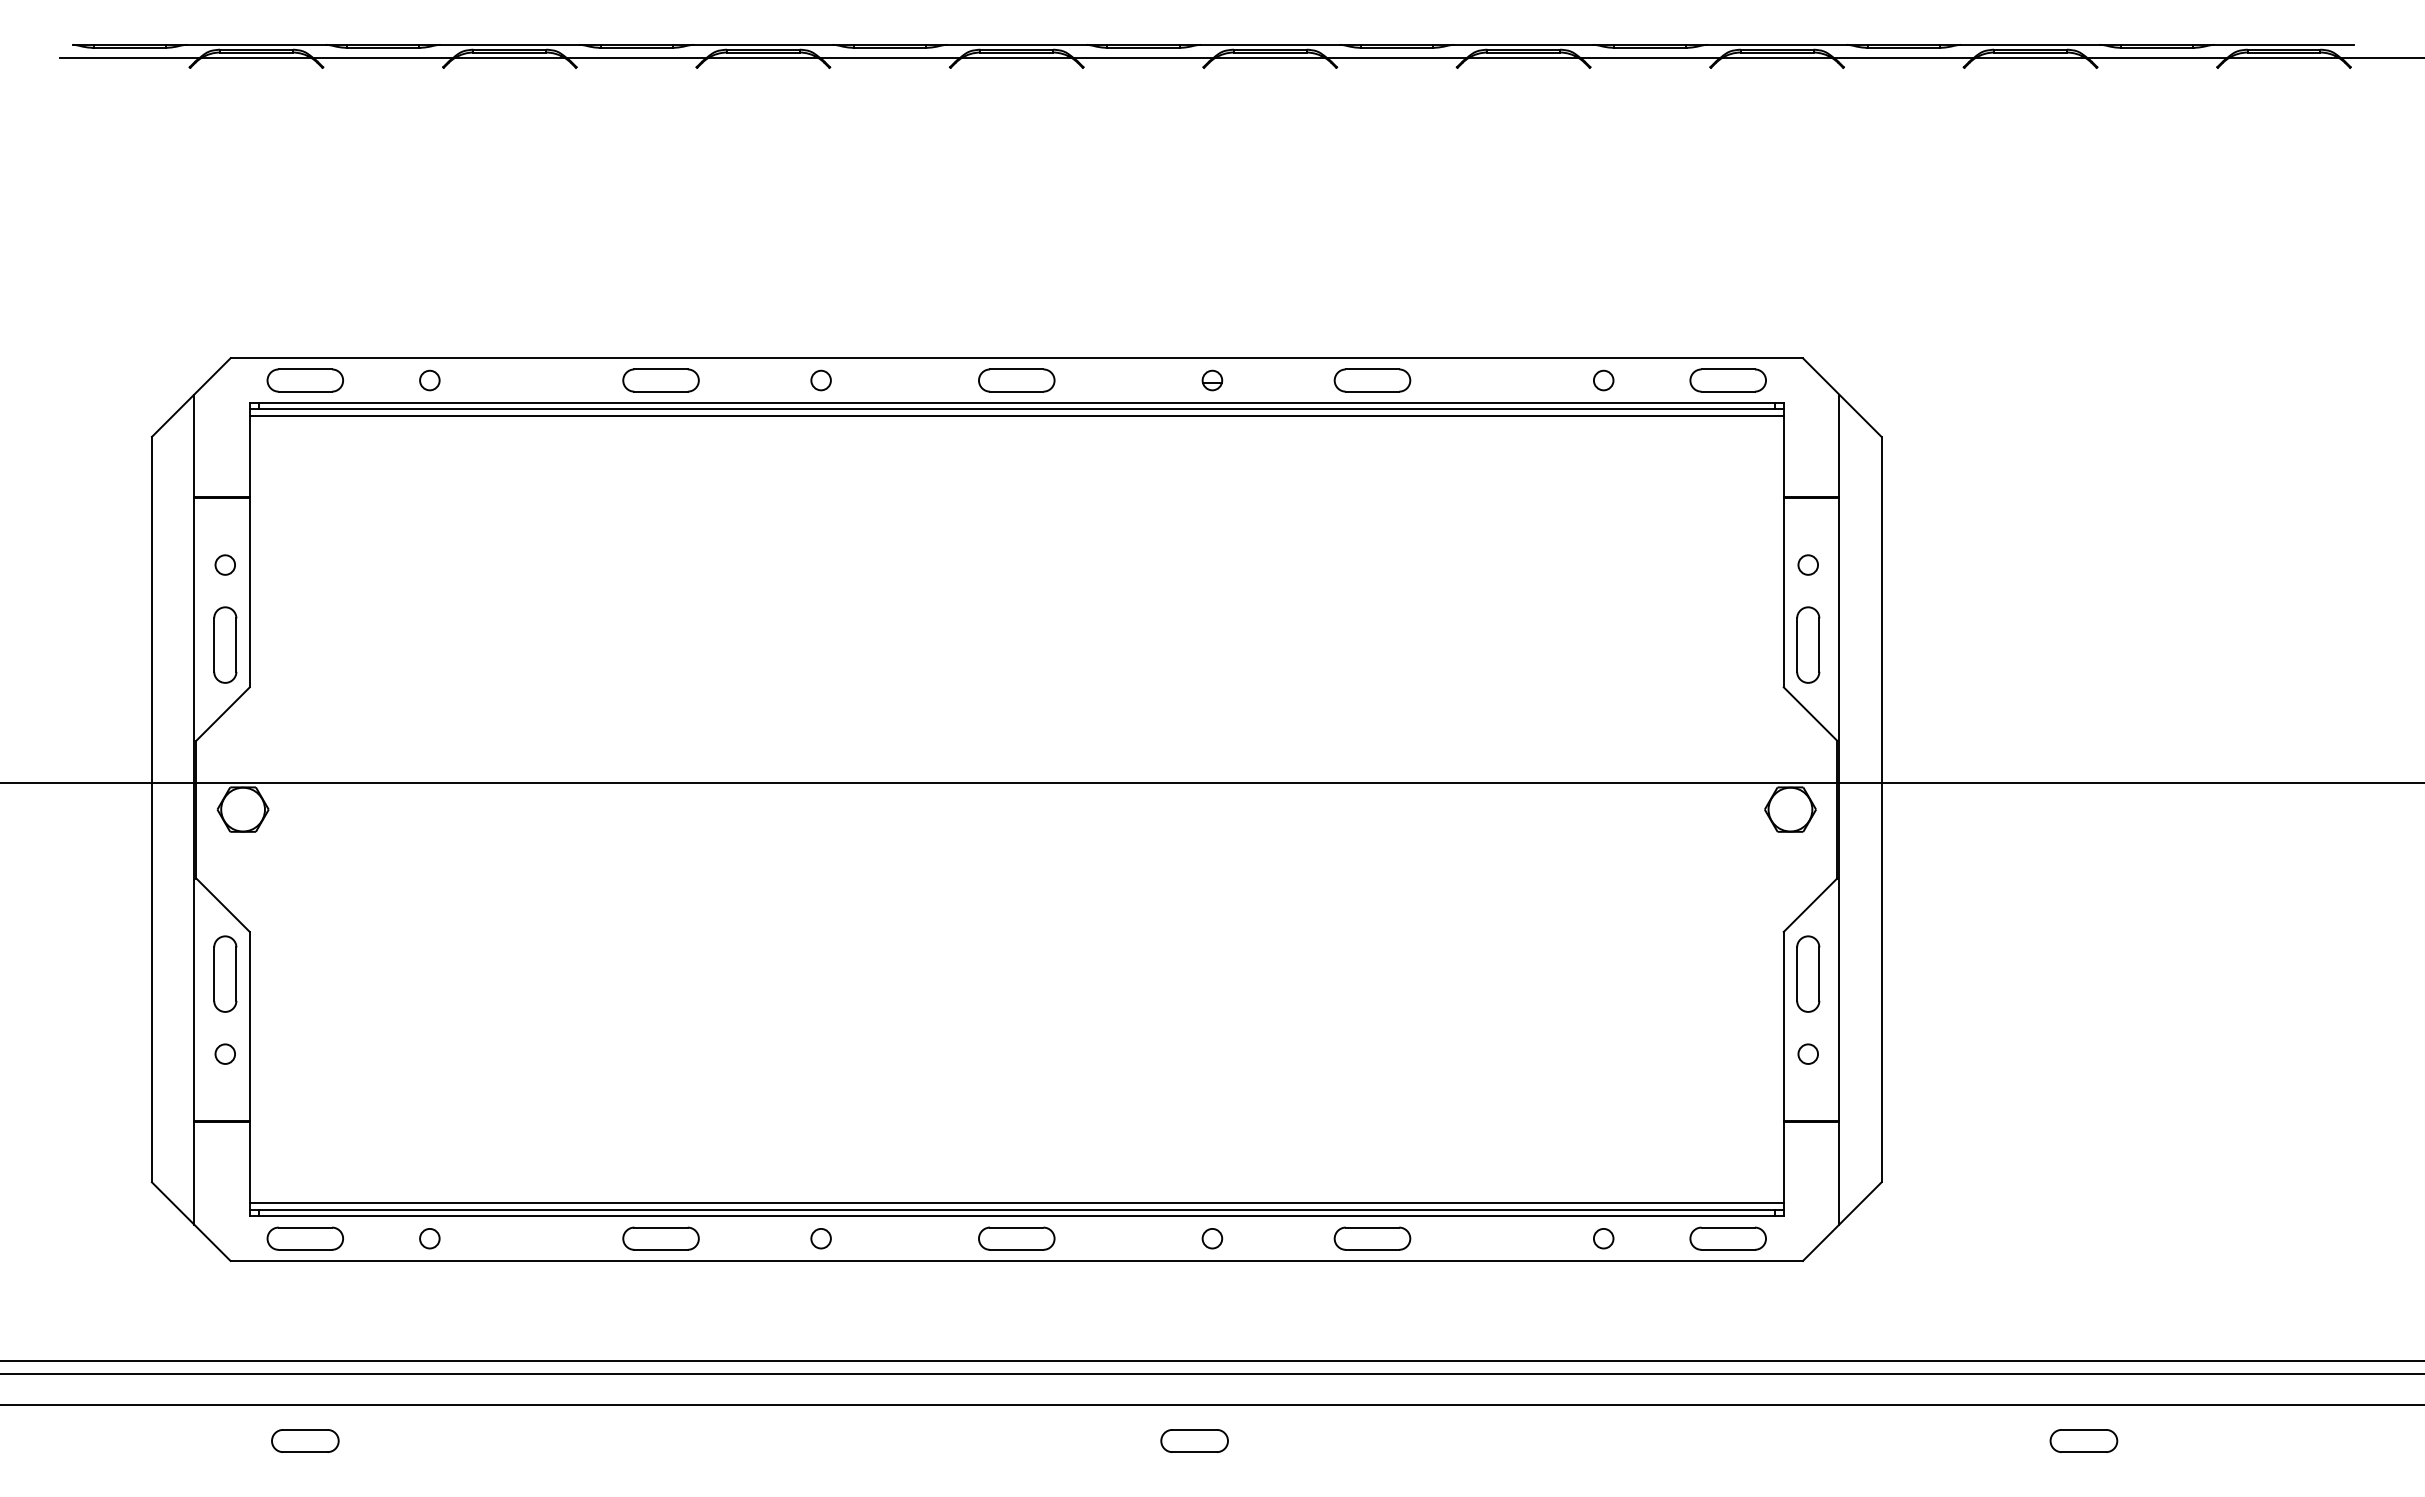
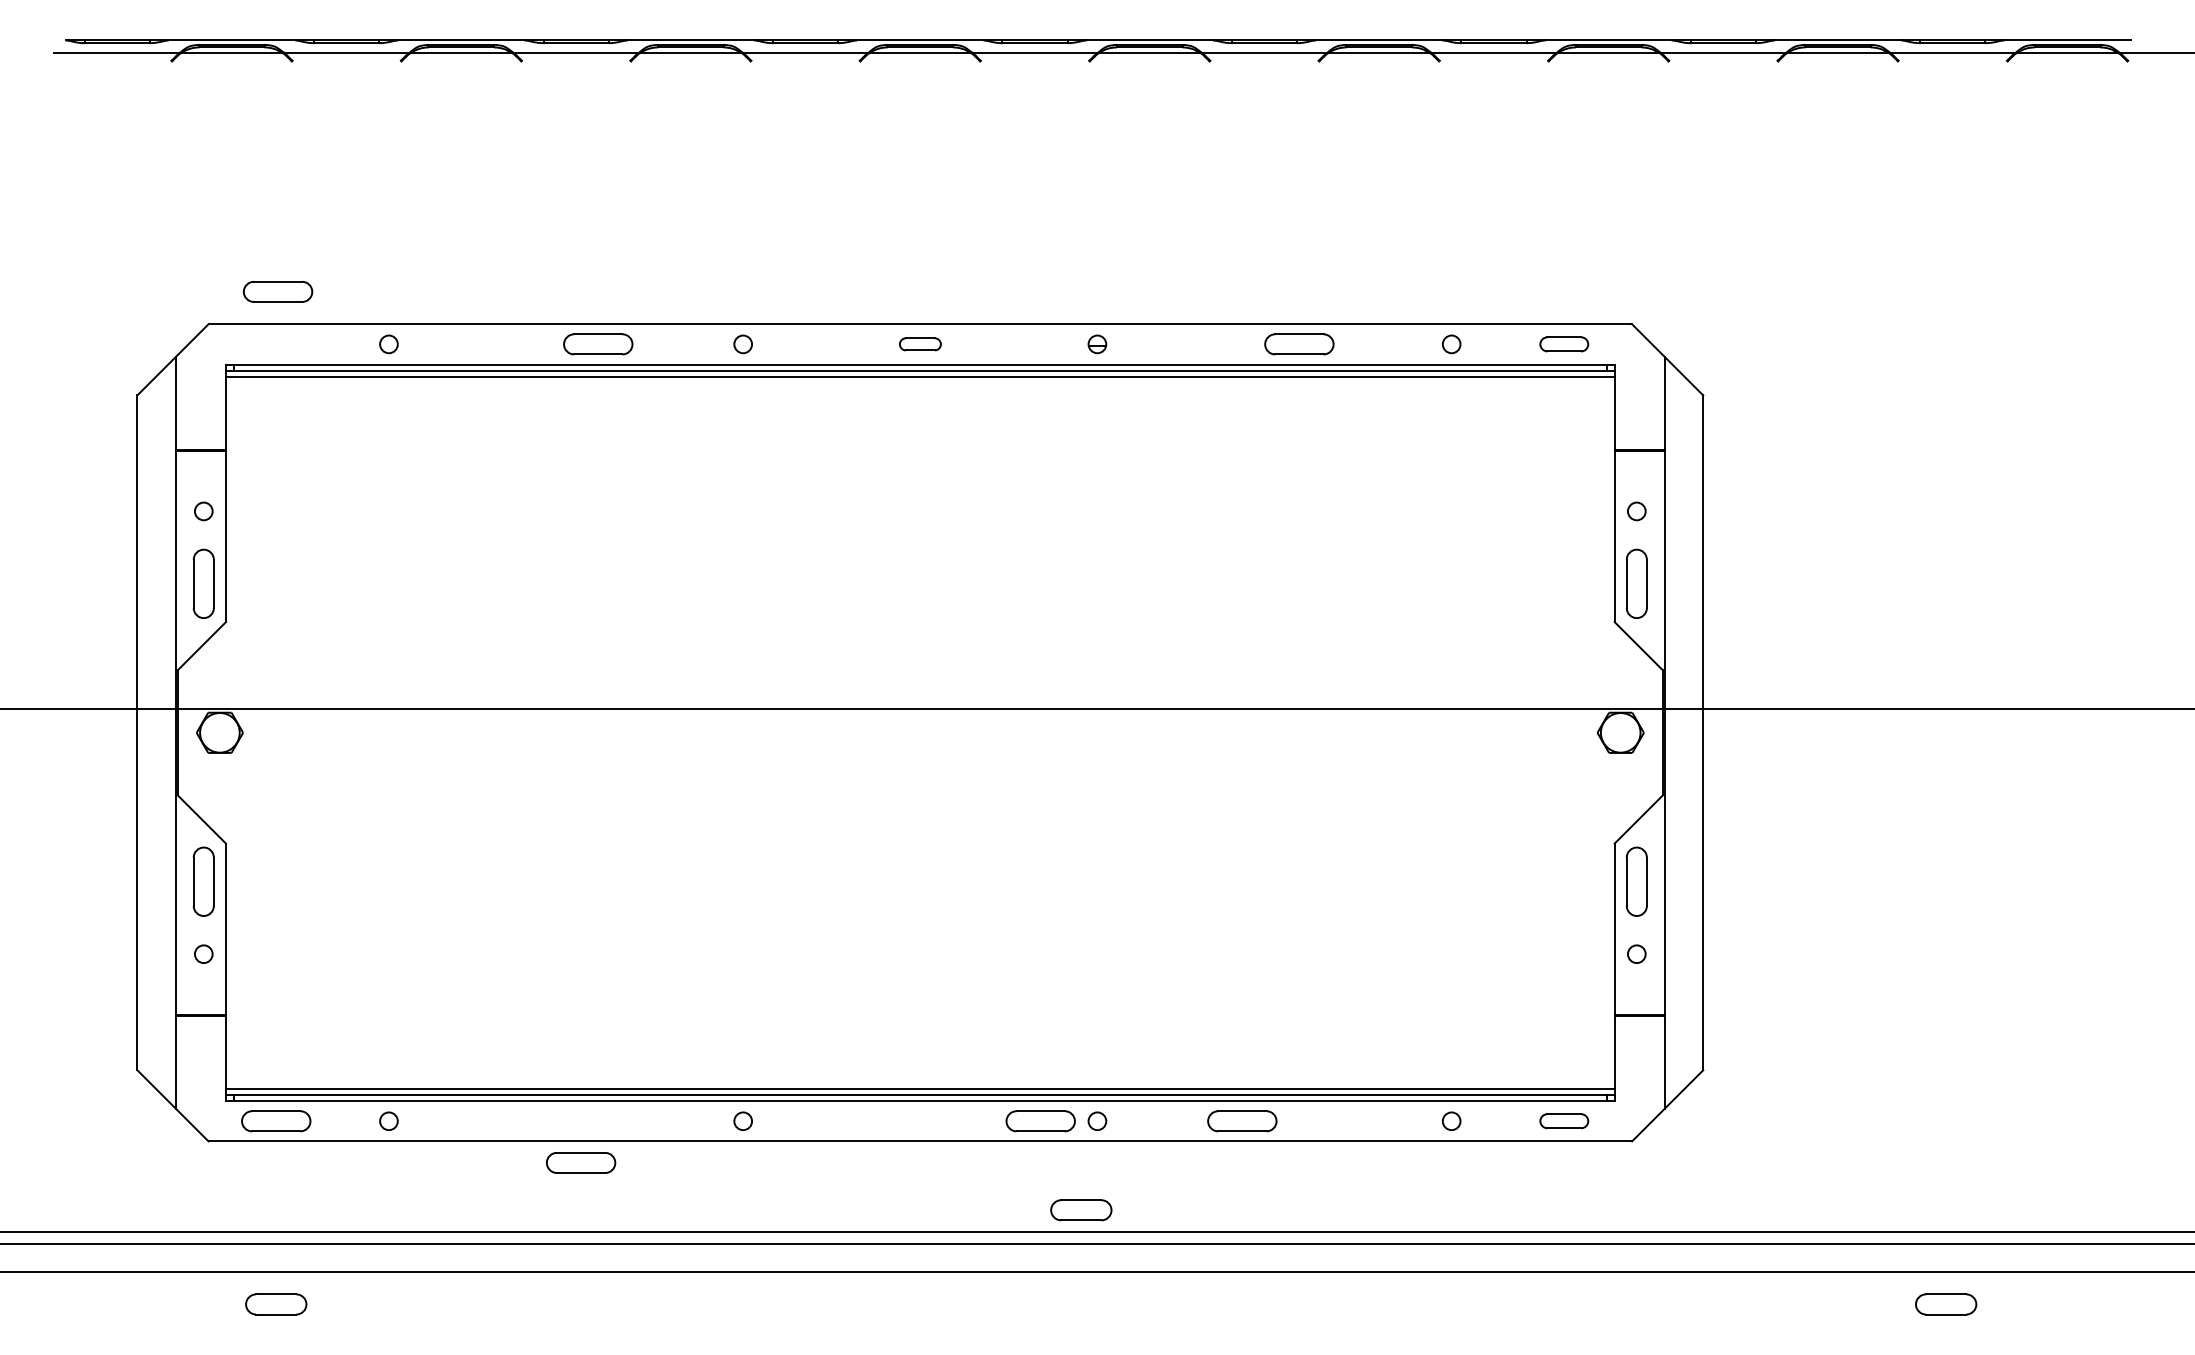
part: (304, 380) -> (277, 291), moved
part: (1016, 380) -> (920, 344), size x0.6
part: (1372, 380) -> (1299, 344), moved
part: (1727, 380) -> (1563, 344), size x0.7
part: (660, 1238) -> (580, 1162), moved
part: (1016, 1238) -> (1040, 1121), moved
part: (1727, 1238) -> (1563, 1121), size x0.7
part: (1194, 1440) -> (1081, 1209), moved
part: (2083, 1440) -> (1945, 1303), moved

